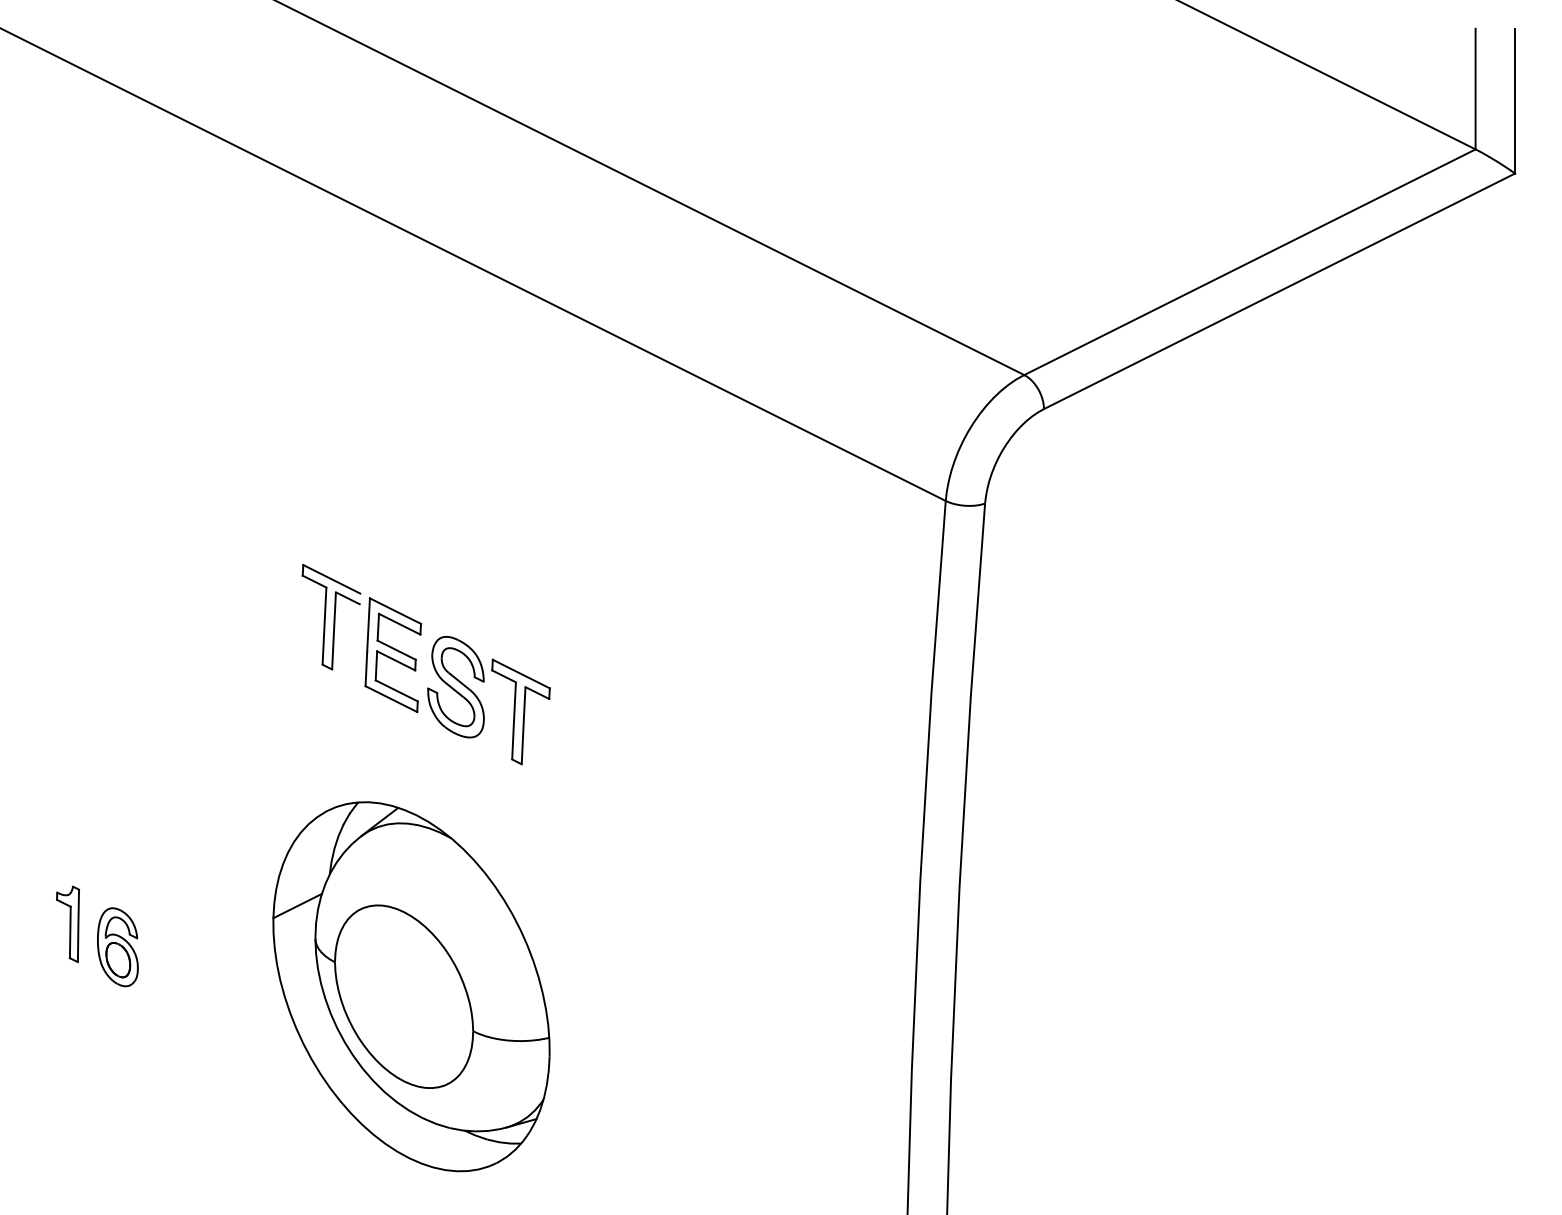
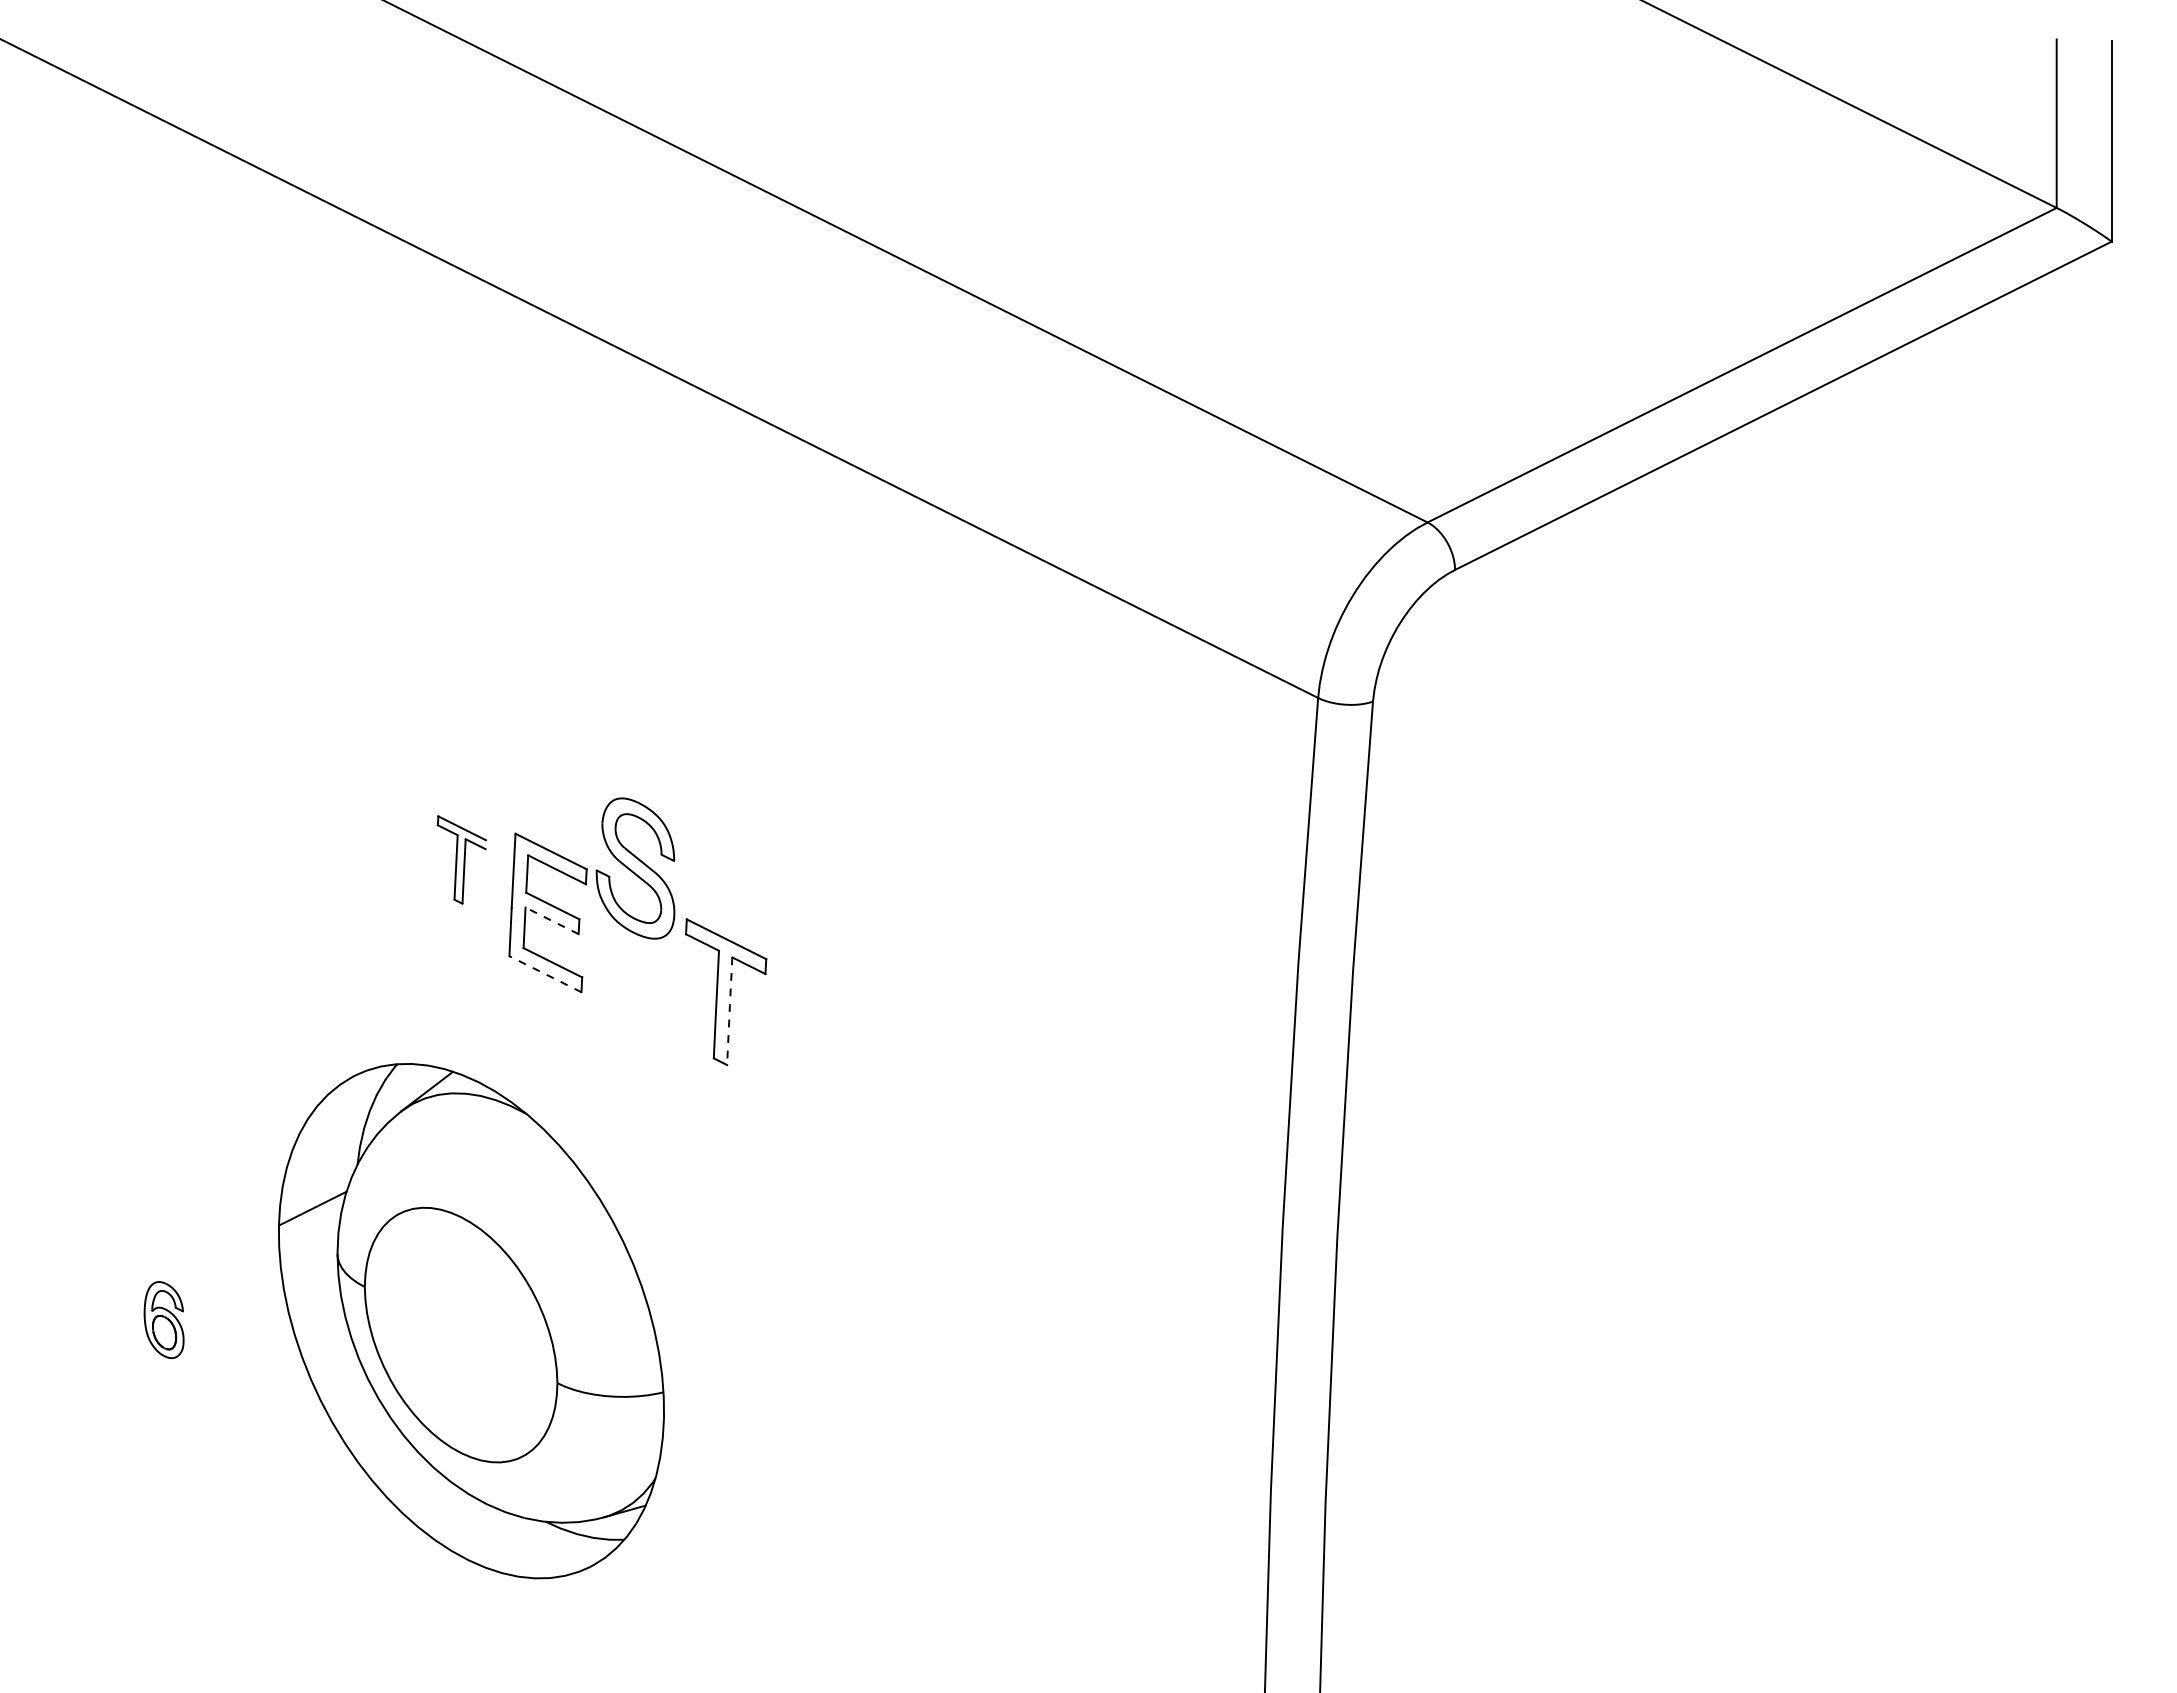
part: (331, 616) -> (461, 859), size x0.6
line: (396, 660) -> (552, 920), solid -> dashed
part: (456, 687) -> (635, 868), moved
line: (391, 699) -> (545, 974), solid -> dashed
line: (523, 725) -> (729, 1010), solid -> dashed
part: (67, 923) -> (94, 1287), removed
part: (117, 946) -> (163, 1319), size x0.7
part: (410, 987) -> (470, 1321), moved

